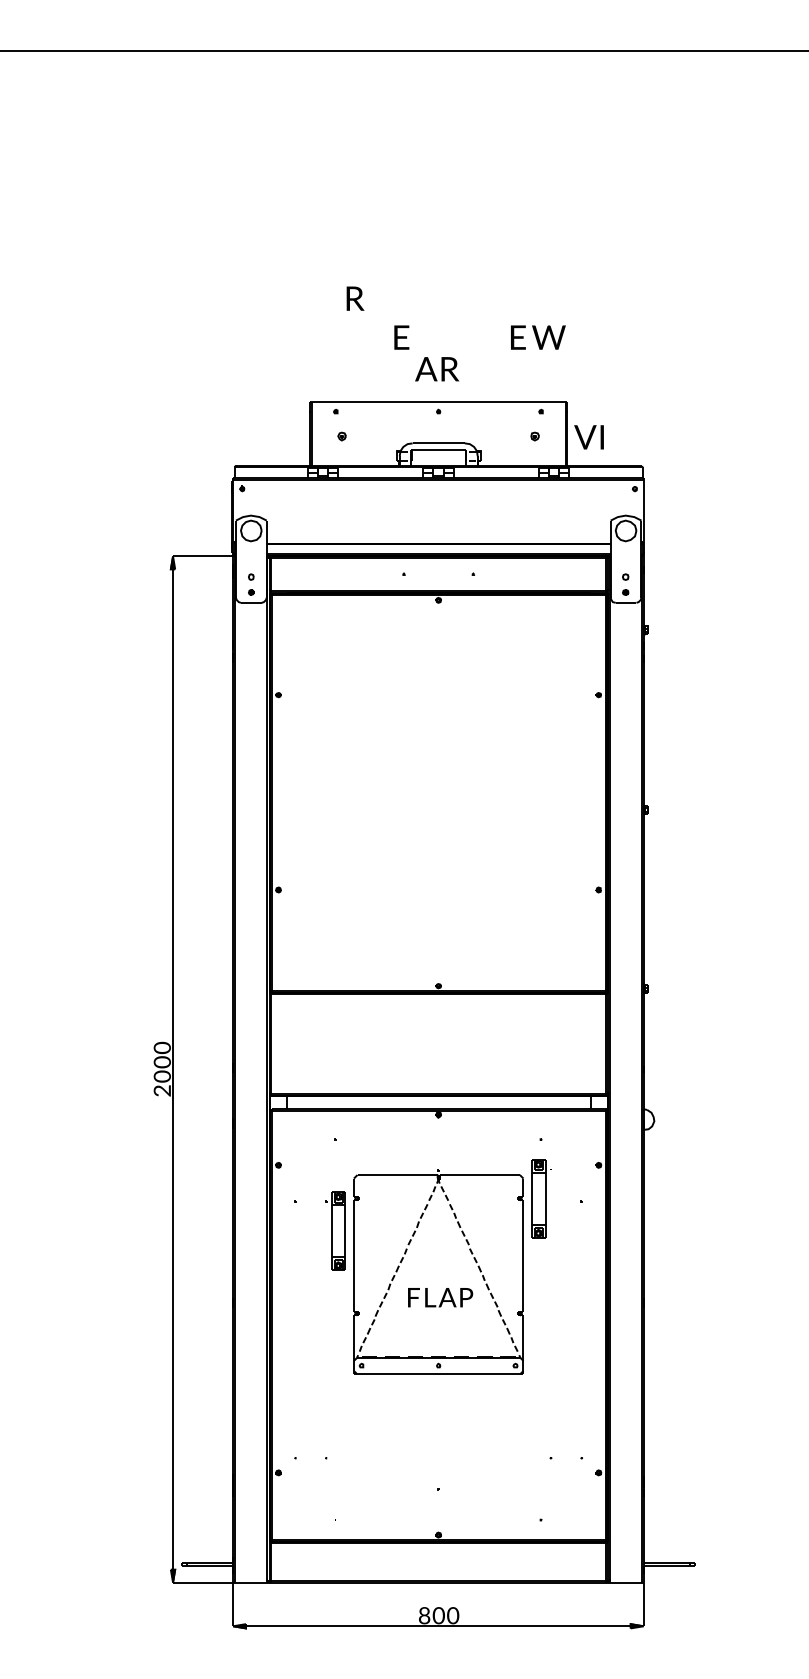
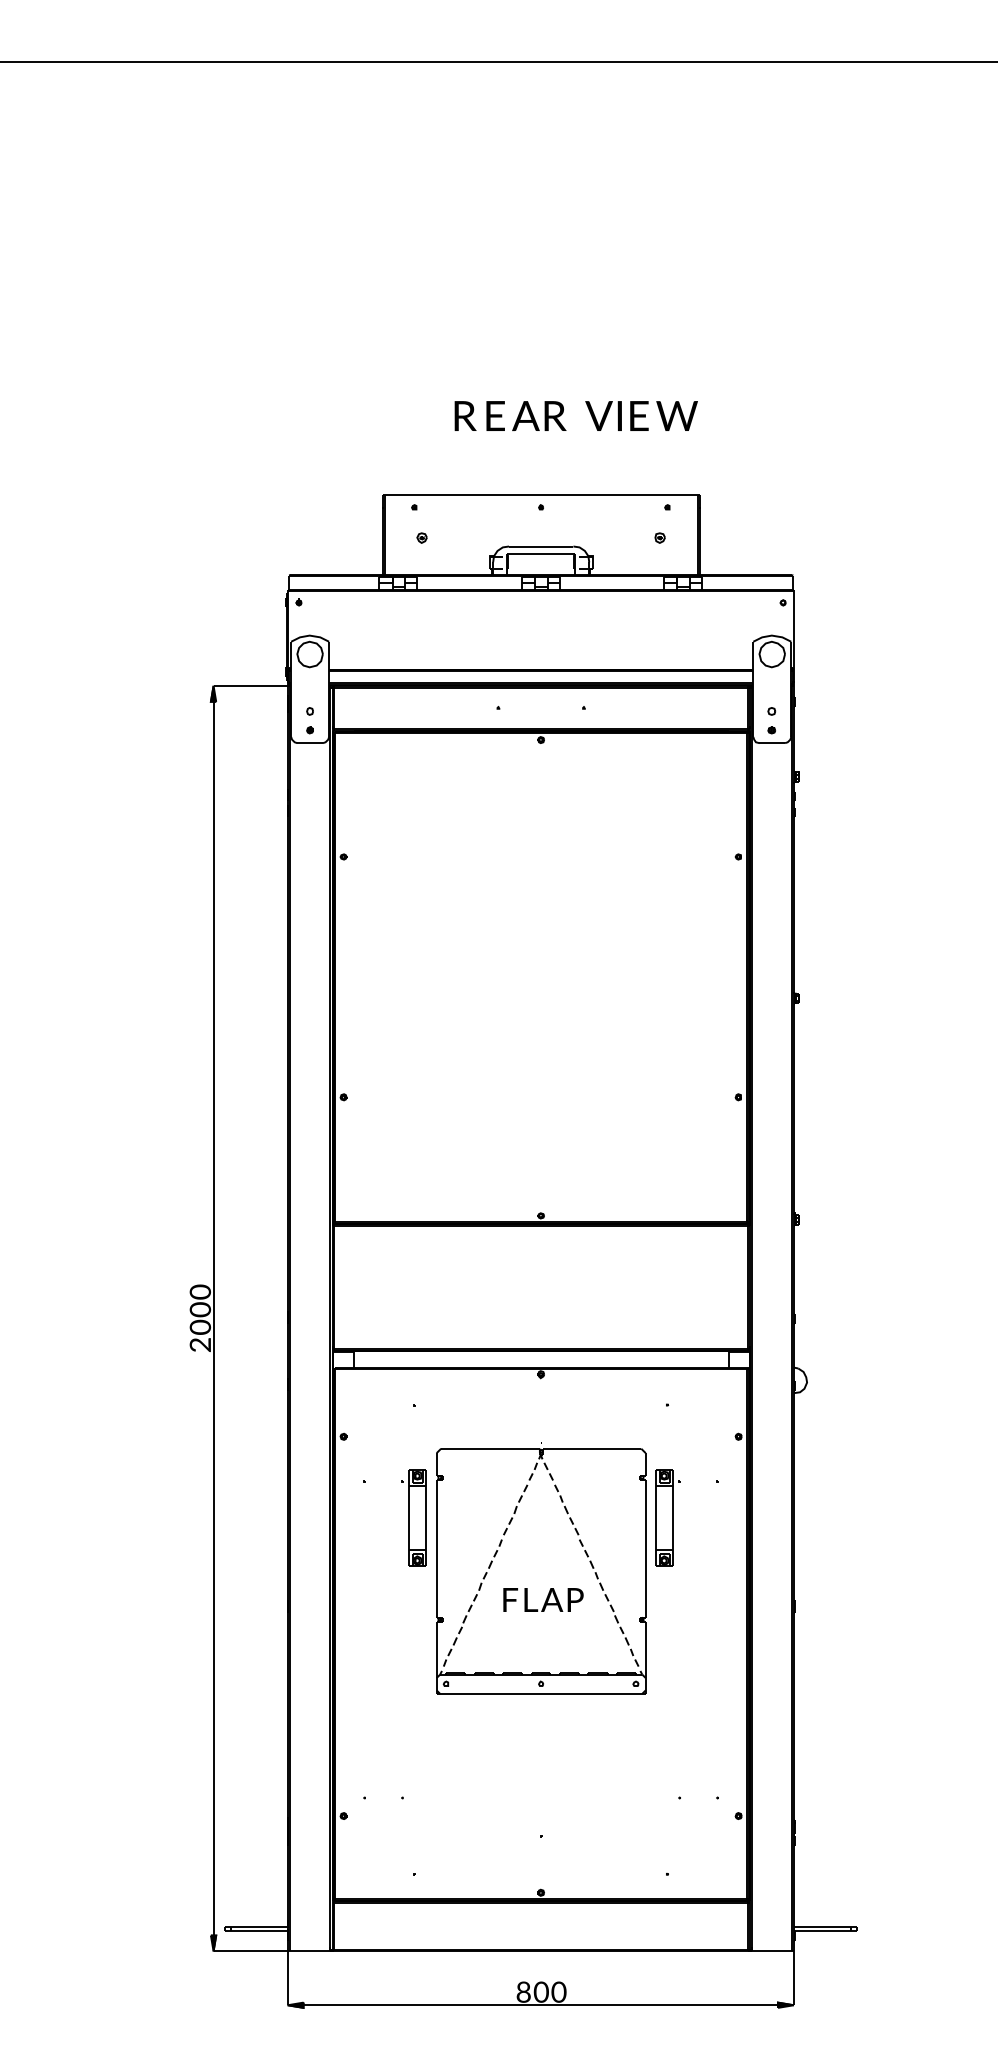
text: (355, 298) -> (465, 415), moved
text: (437, 368) -> (539, 415), moved
text: (588, 436) -> (603, 415), moved
part: (541, 1198) -> (667, 1517), moved

